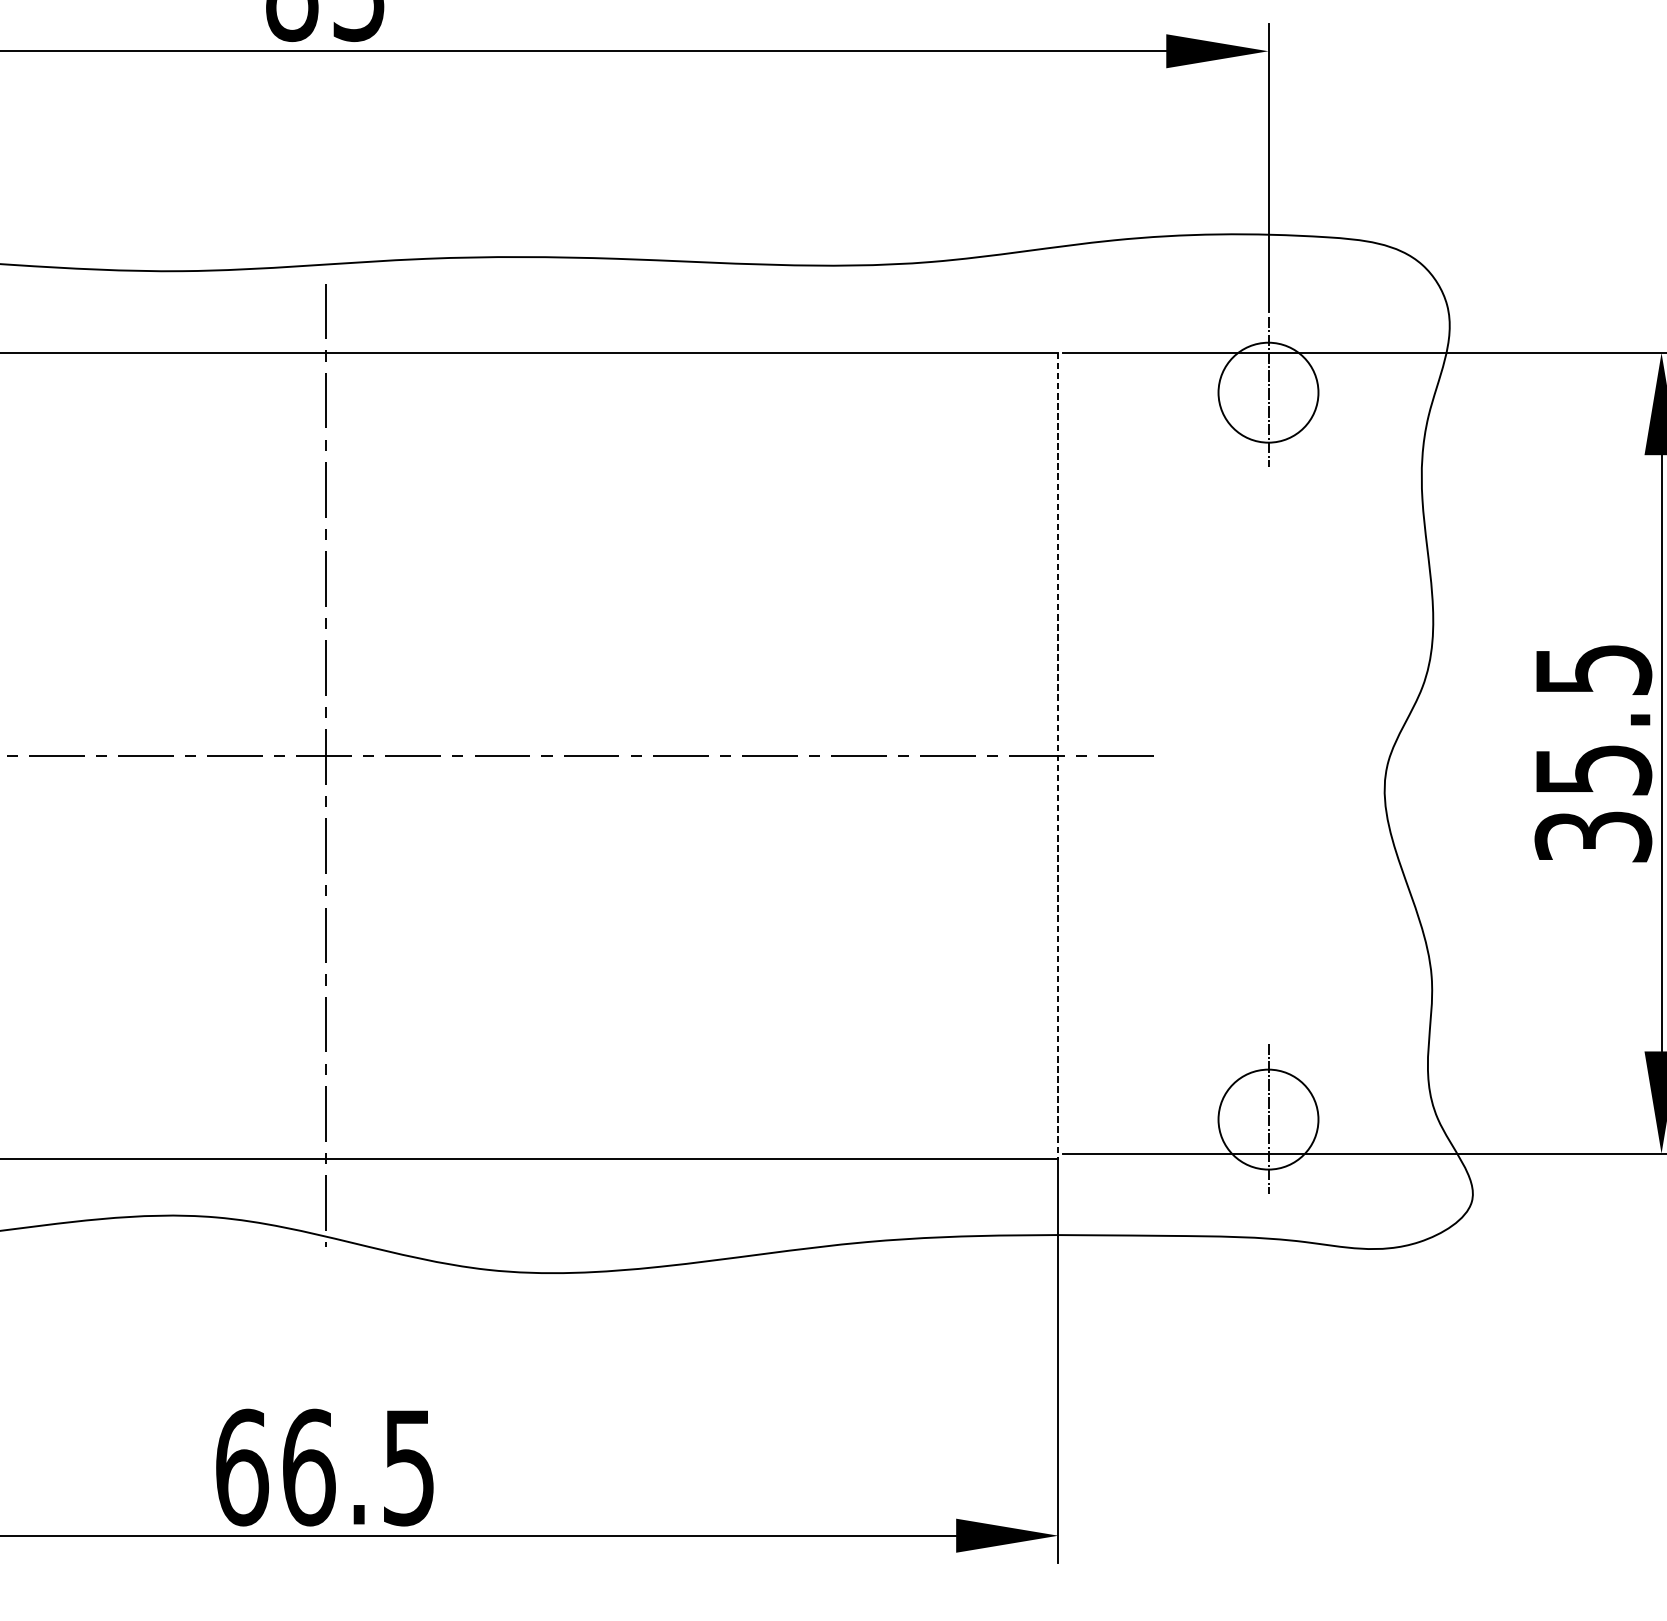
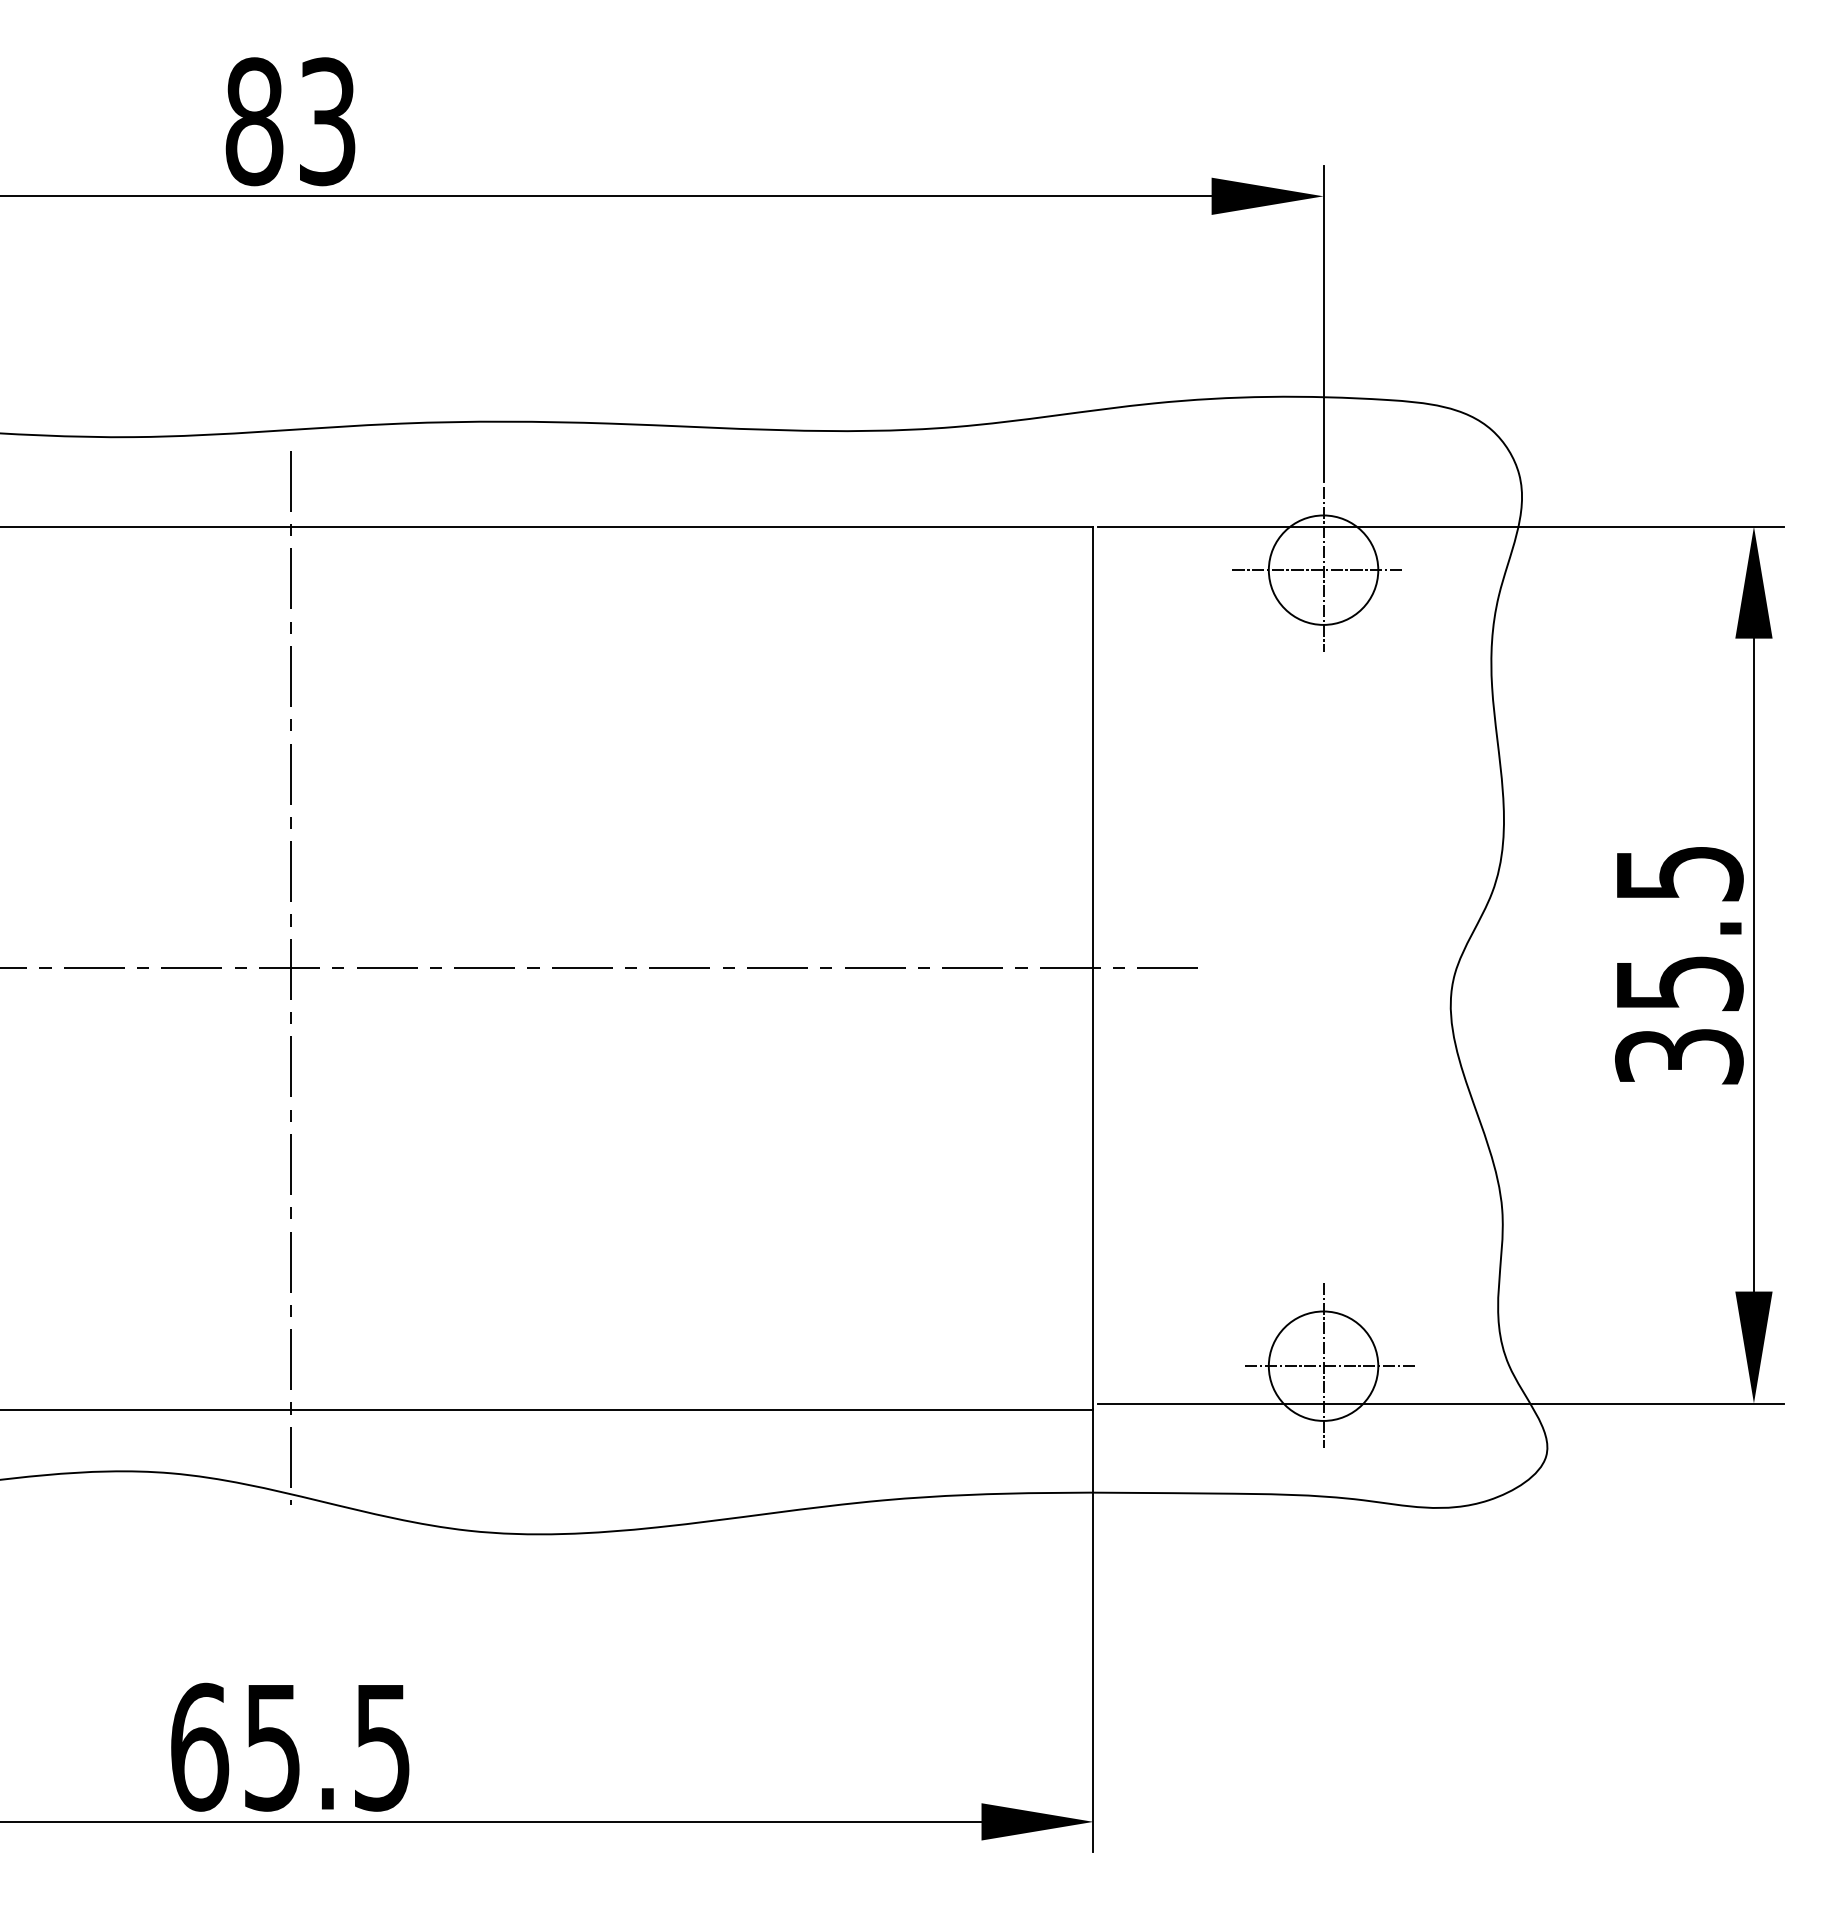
line: (1262, 392) -> (1317, 570), added
line: (1058, 756) -> (1093, 968), dashed -> solid
line: (1273, 1119) -> (1329, 1366), added
text: (309, 1466) -> (273, 1746), 66.5 -> 65.5

